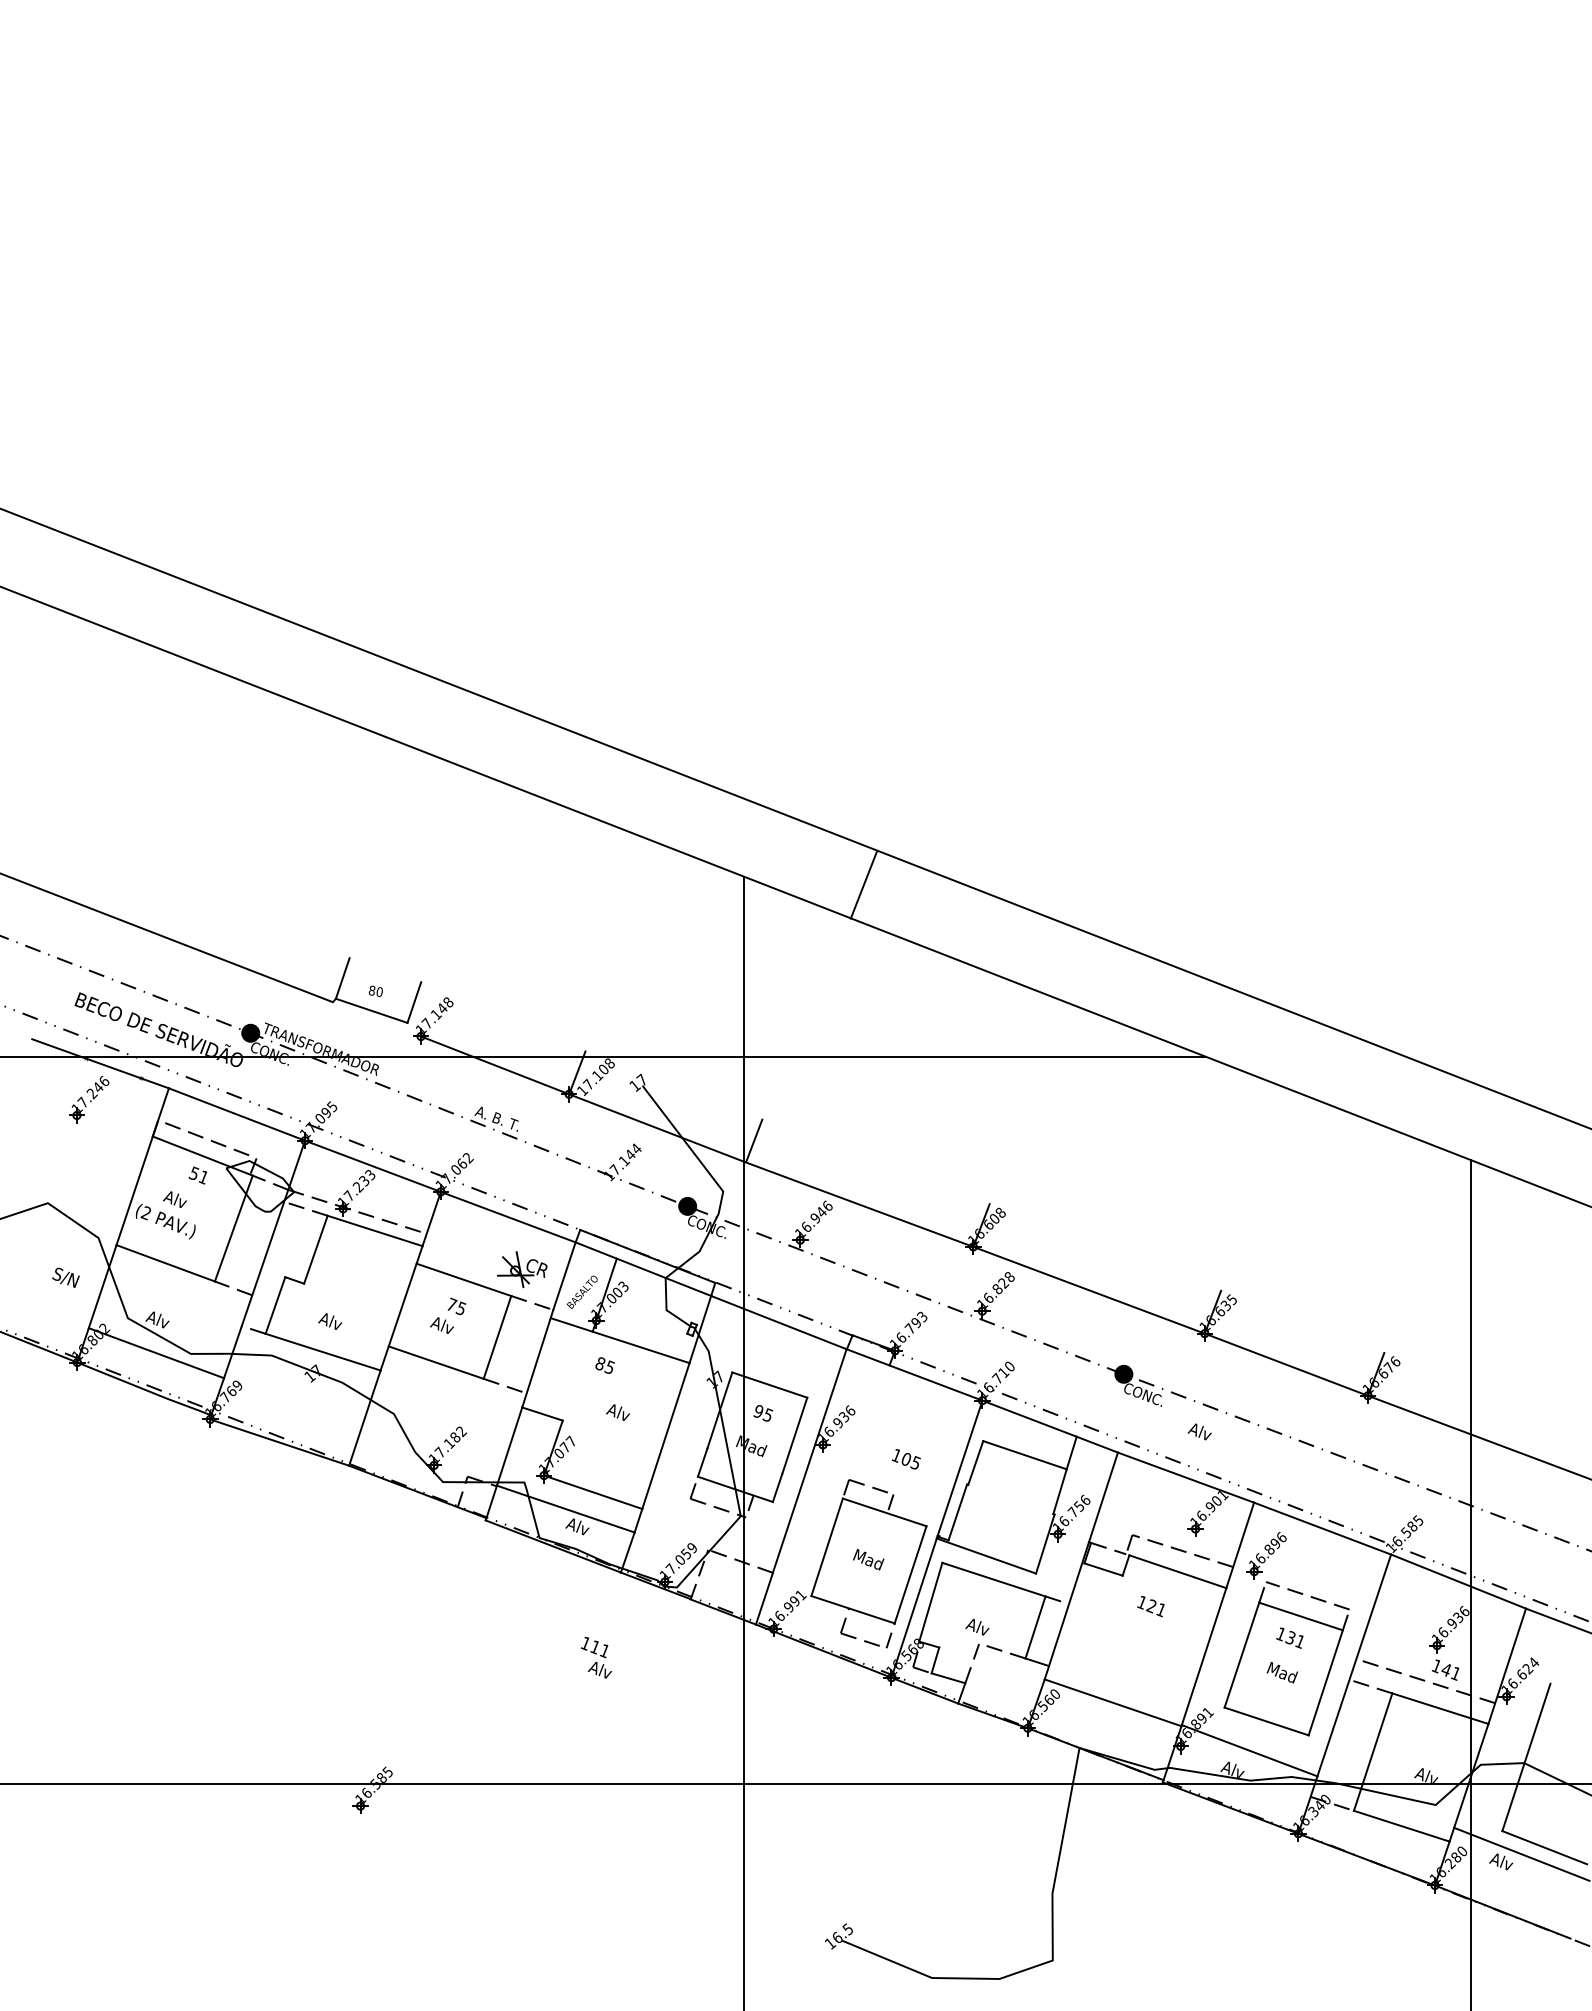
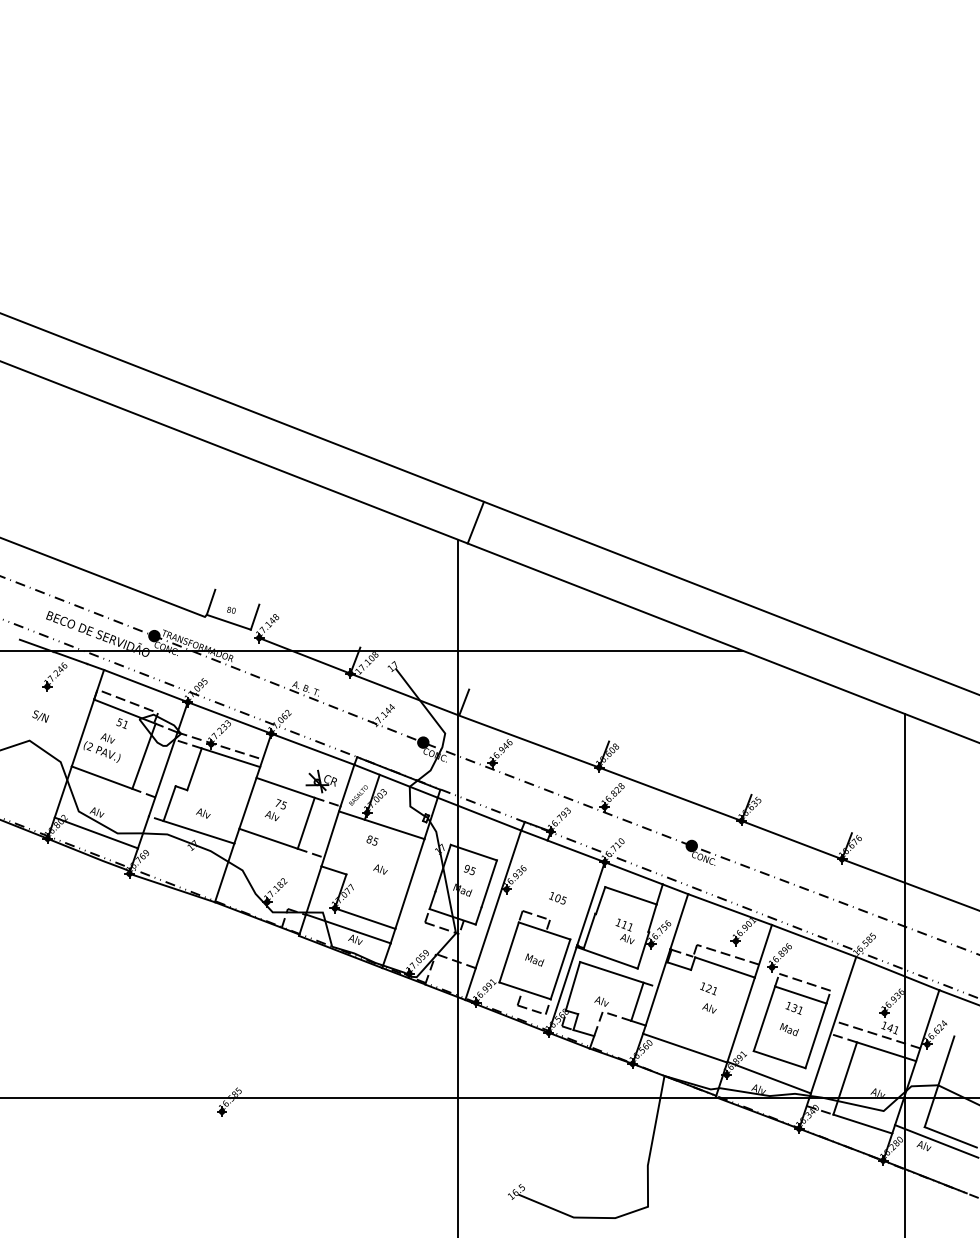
line: (863, 884) -> (475, 522), moved
text: (65, 1277) -> (40, 716), moved
text: (1199, 1432) -> (709, 1008), moved
text: (595, 1657) -> (624, 931), moved

